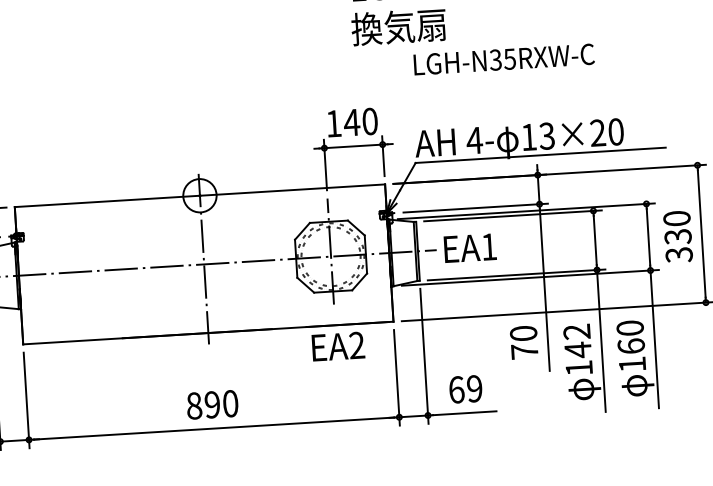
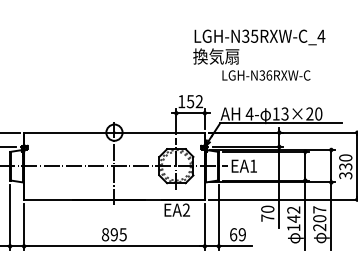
text: (510, 59) -> (269, 75), LGH-N35RXW-C -> LGH-N36RXW-C
text: (360, 121) -> (194, 101), 140 -> 152
text: (630, 345) -> (319, 218), 160 -> 207
text: (229, 403) -> (122, 234), 890 -> 895

